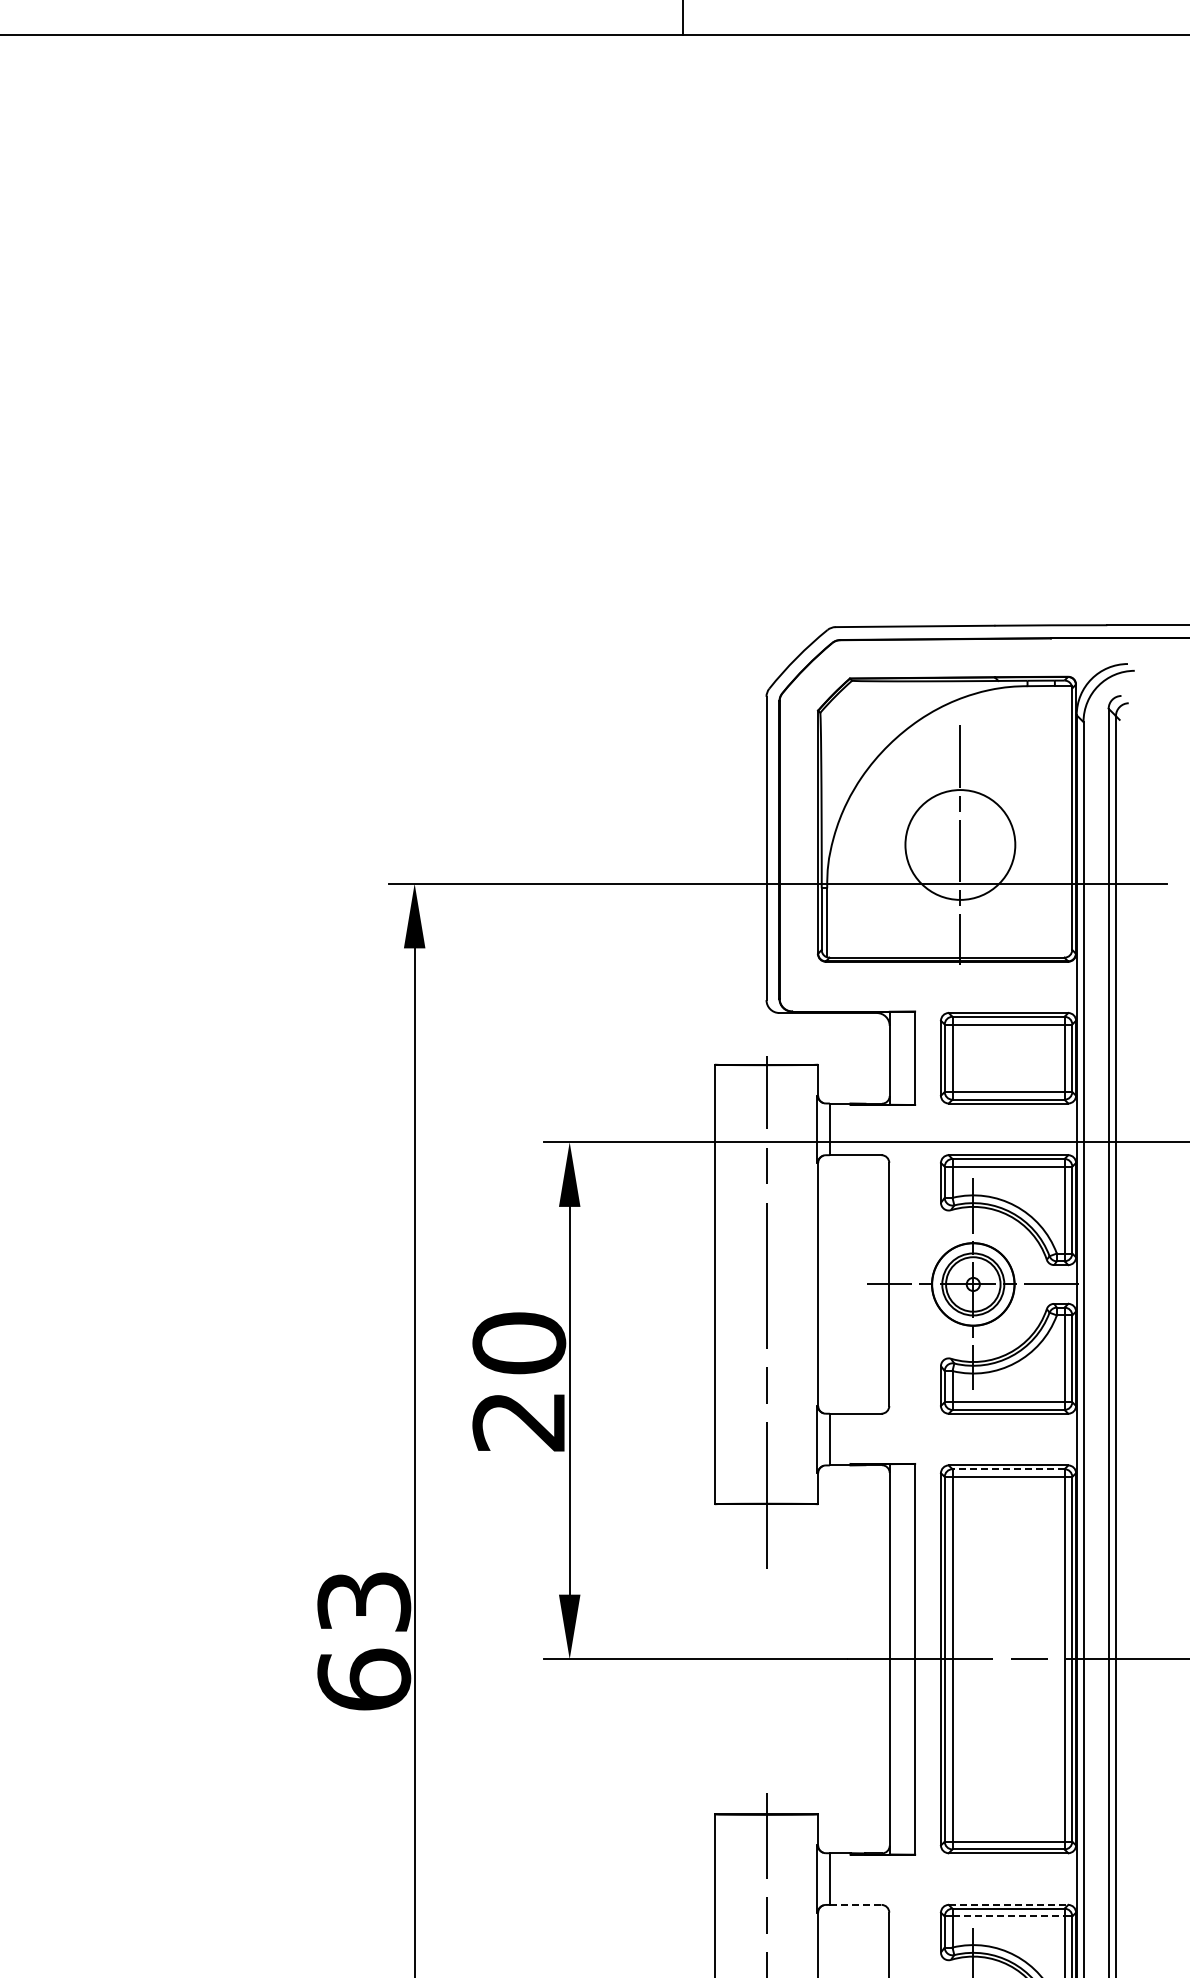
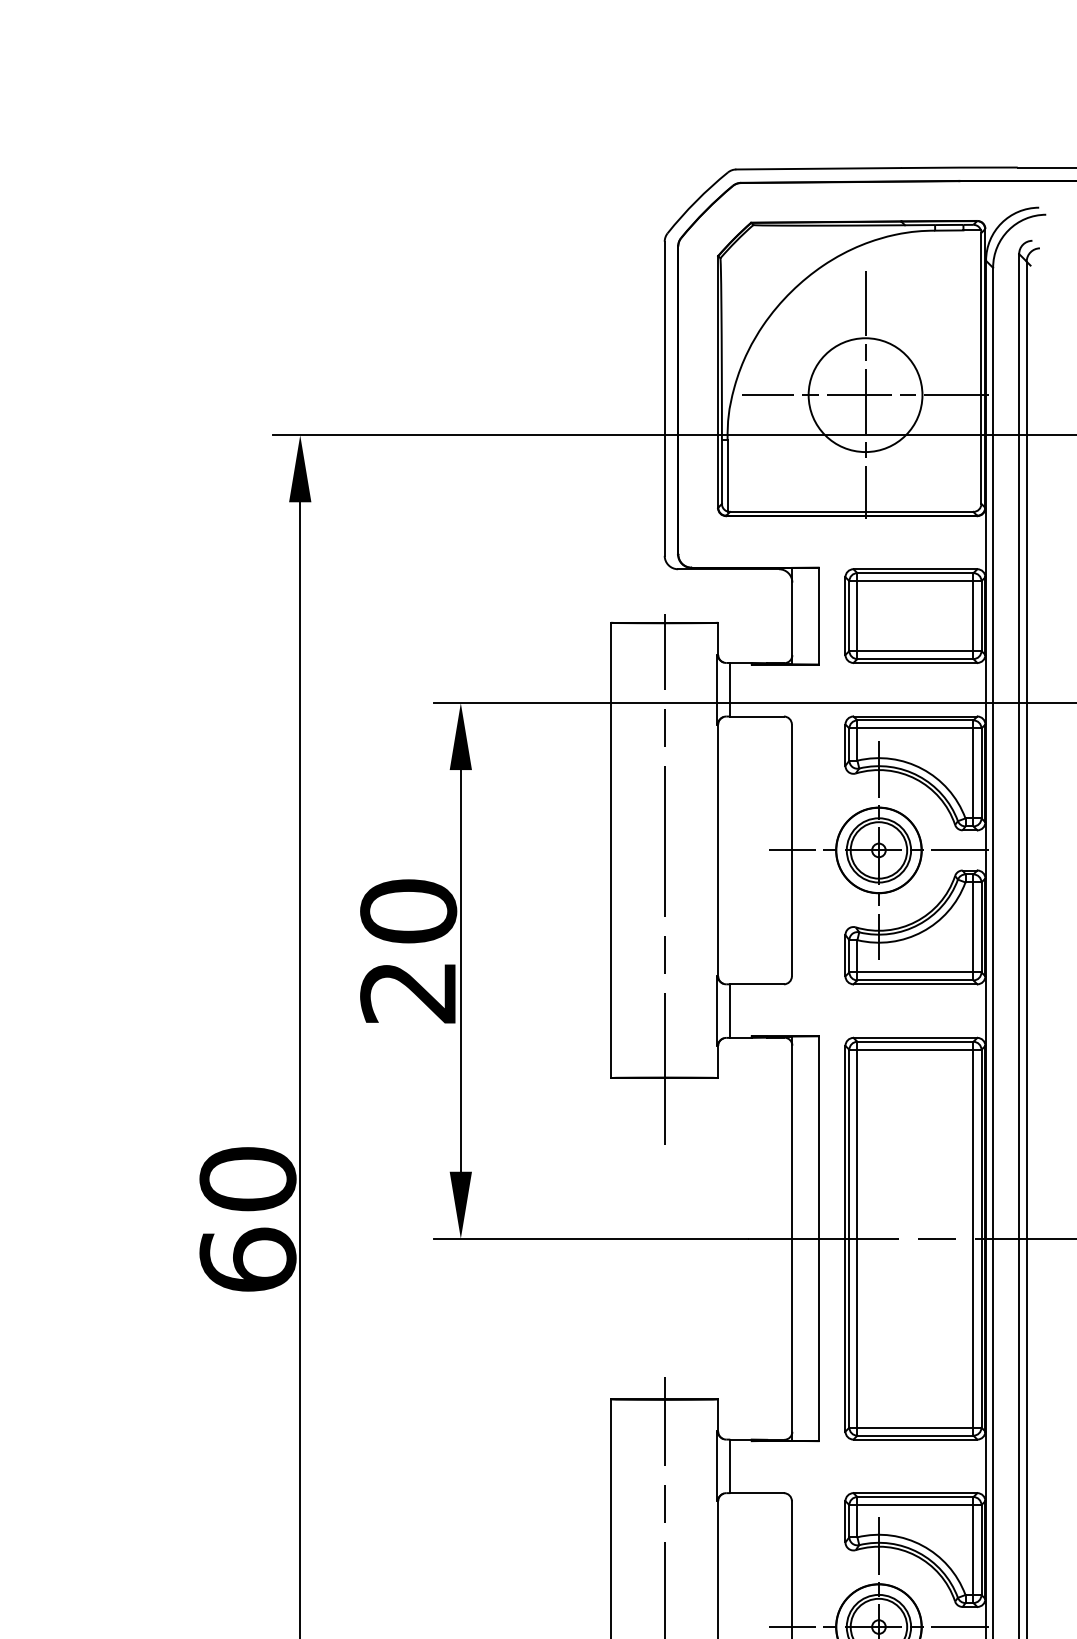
line: (959, 844) -> (864, 394), added
line: (1008, 1469) -> (915, 1042), dashed -> solid
text: (364, 1601) -> (248, 1178), 63 -> 60
line: (855, 1904) -> (756, 1492), dashed -> solid
line: (1008, 1904) -> (915, 1492), dashed -> solid
line: (1009, 1916) -> (916, 1505), dashed -> solid

